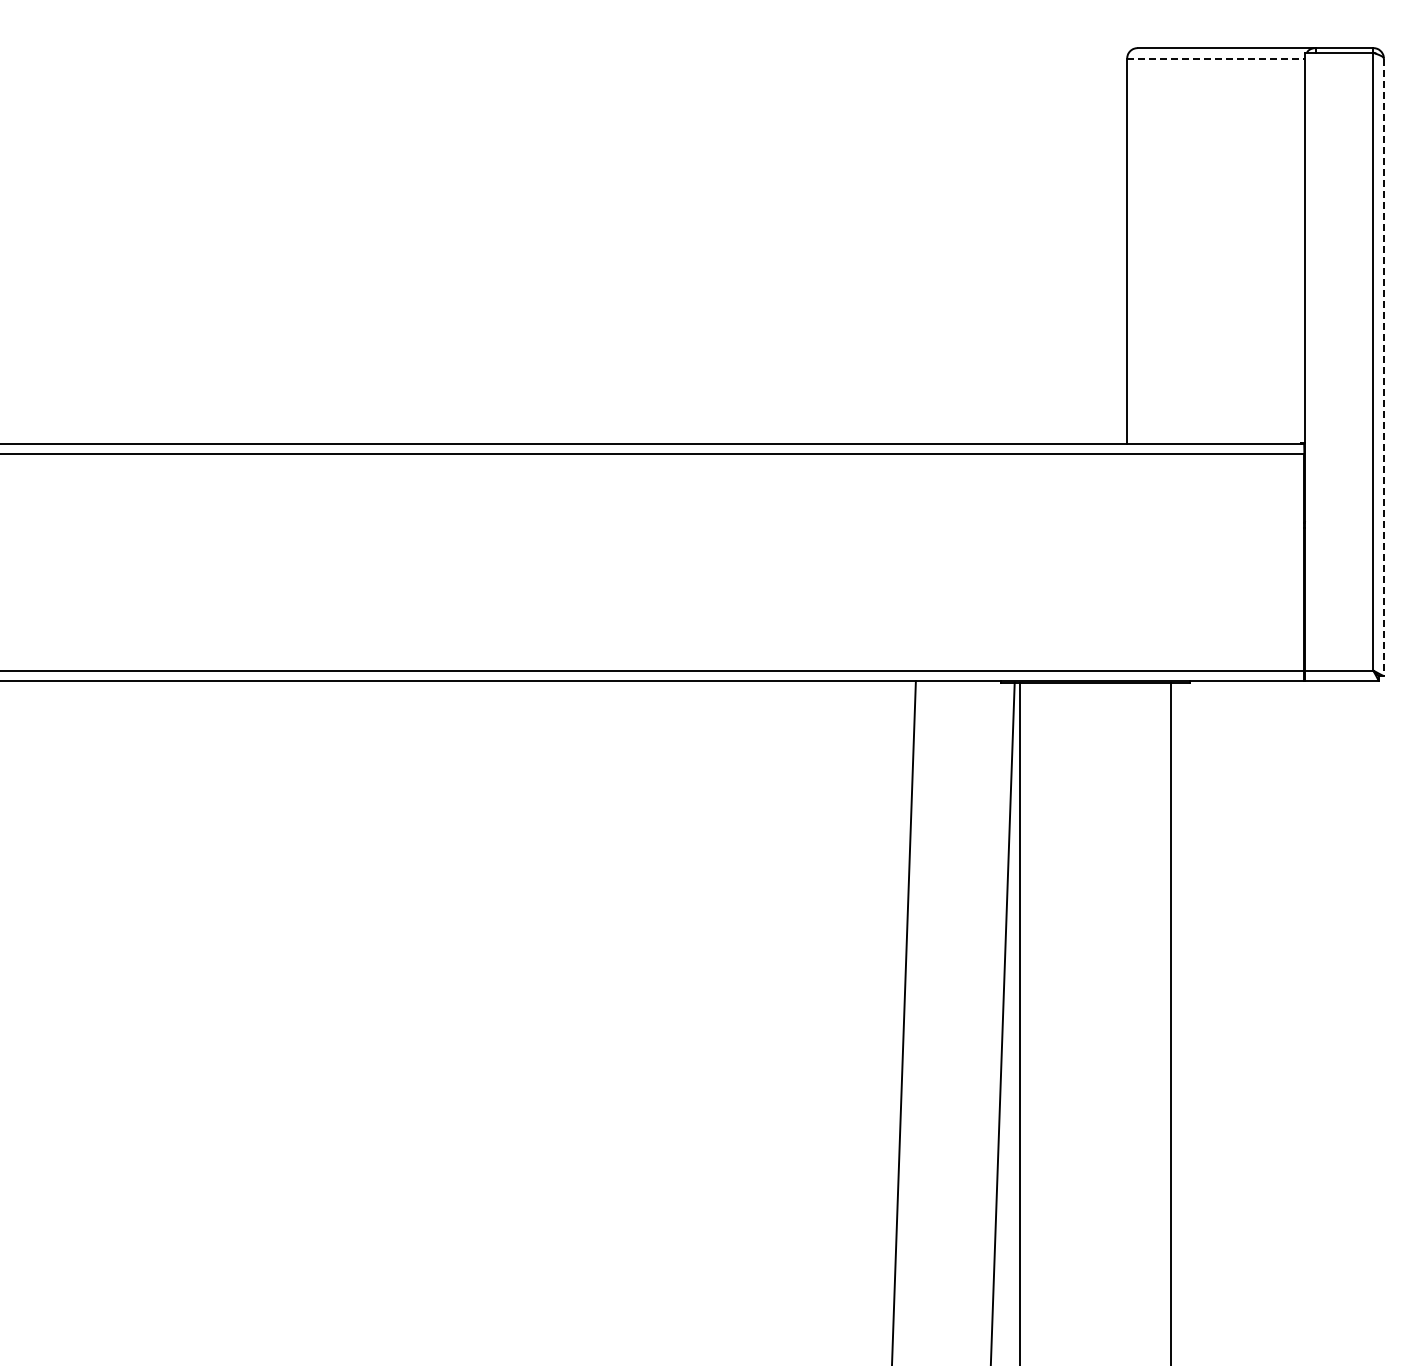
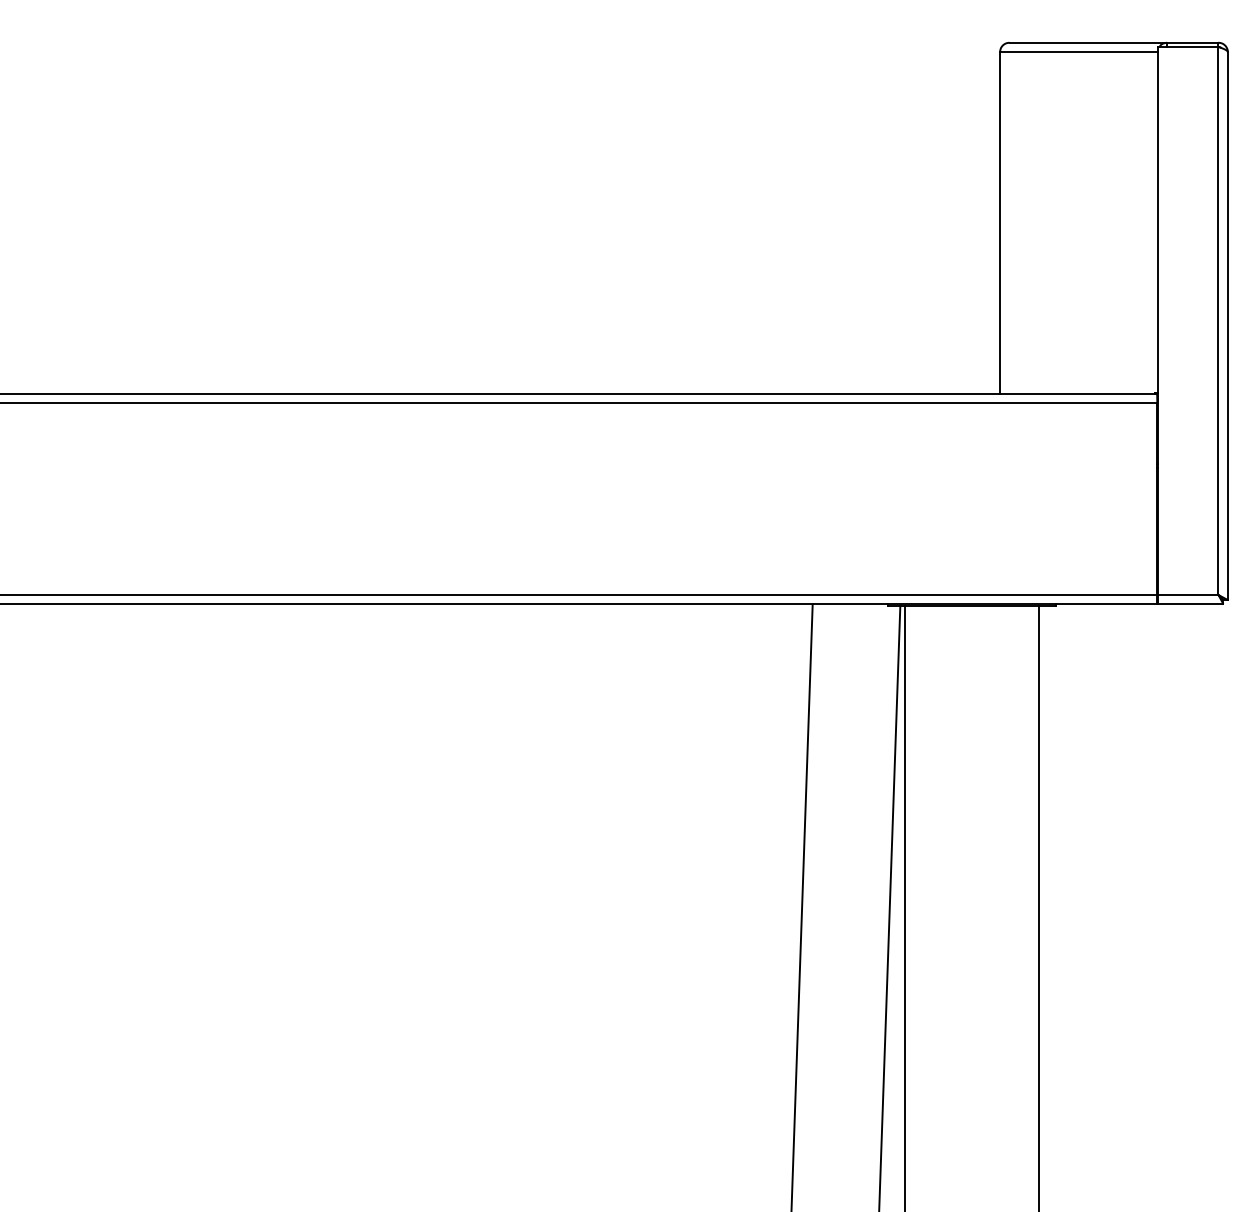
line: (1215, 58) -> (1078, 52), dashed -> solid
line: (1383, 367) -> (1227, 326), dashed -> solid

